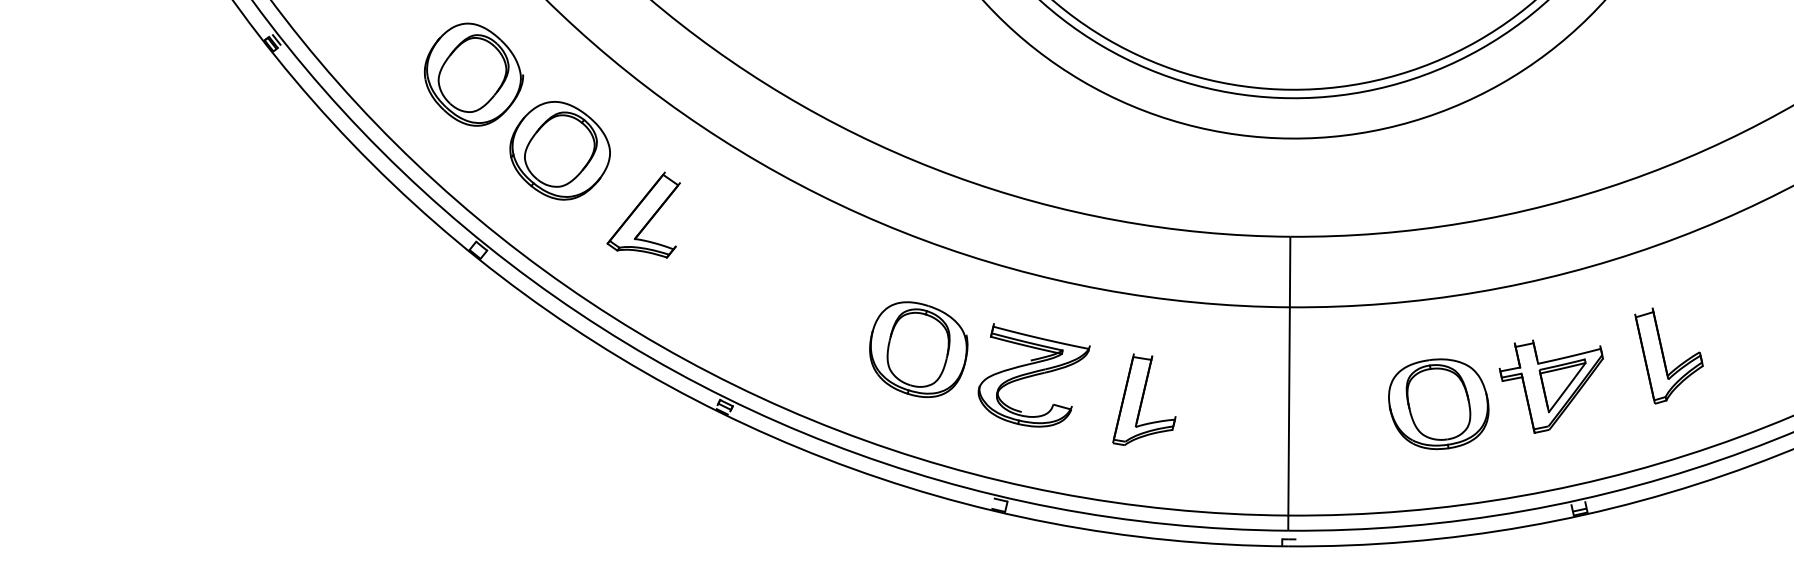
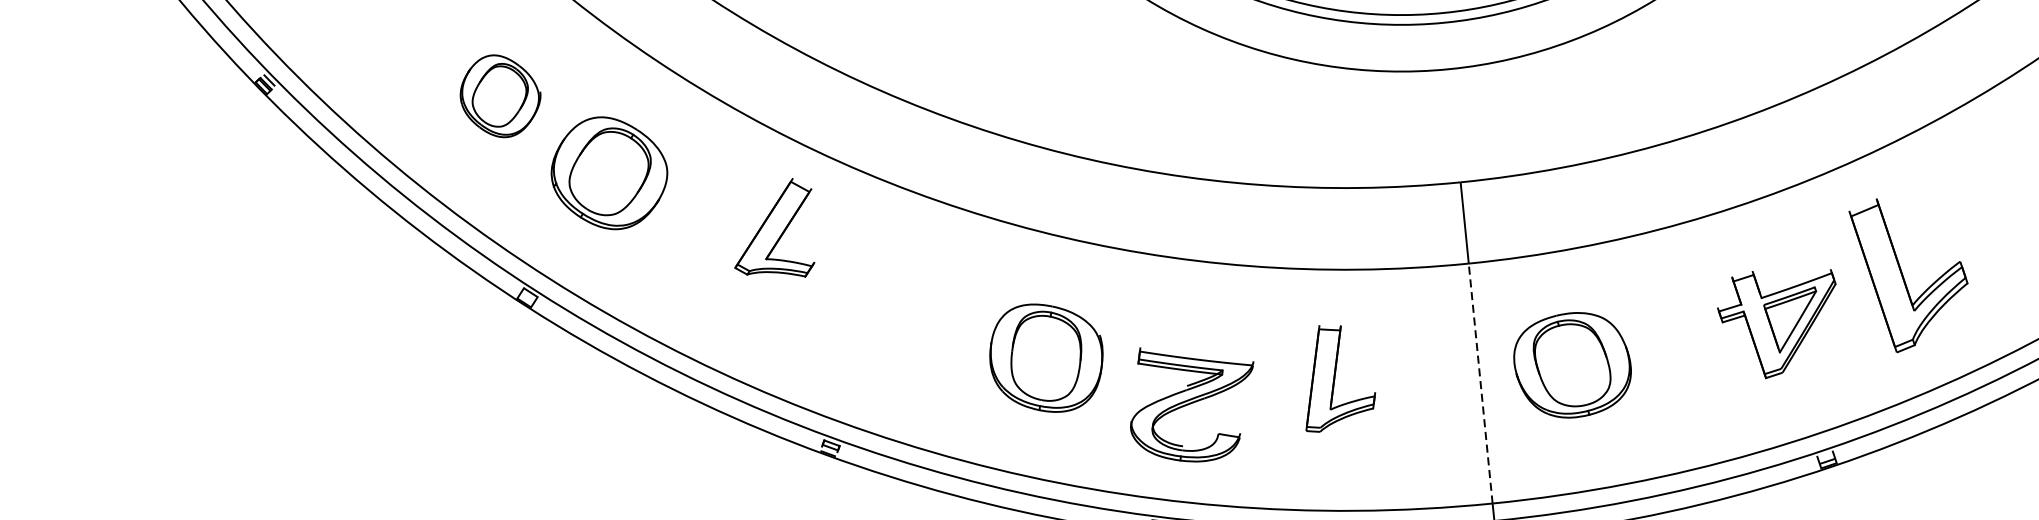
part: (473, 74) -> (500, 96), size x0.7
part: (643, 214) -> (773, 229), moved
part: (1668, 355) -> (1910, 272), size x1.4
part: (1033, 375) -> (1192, 402), moved
part: (1144, 399) -> (1337, 376), moved
part: (1438, 404) -> (1572, 365), moved
line: (1289, 410) -> (1481, 382), solid -> dashed

